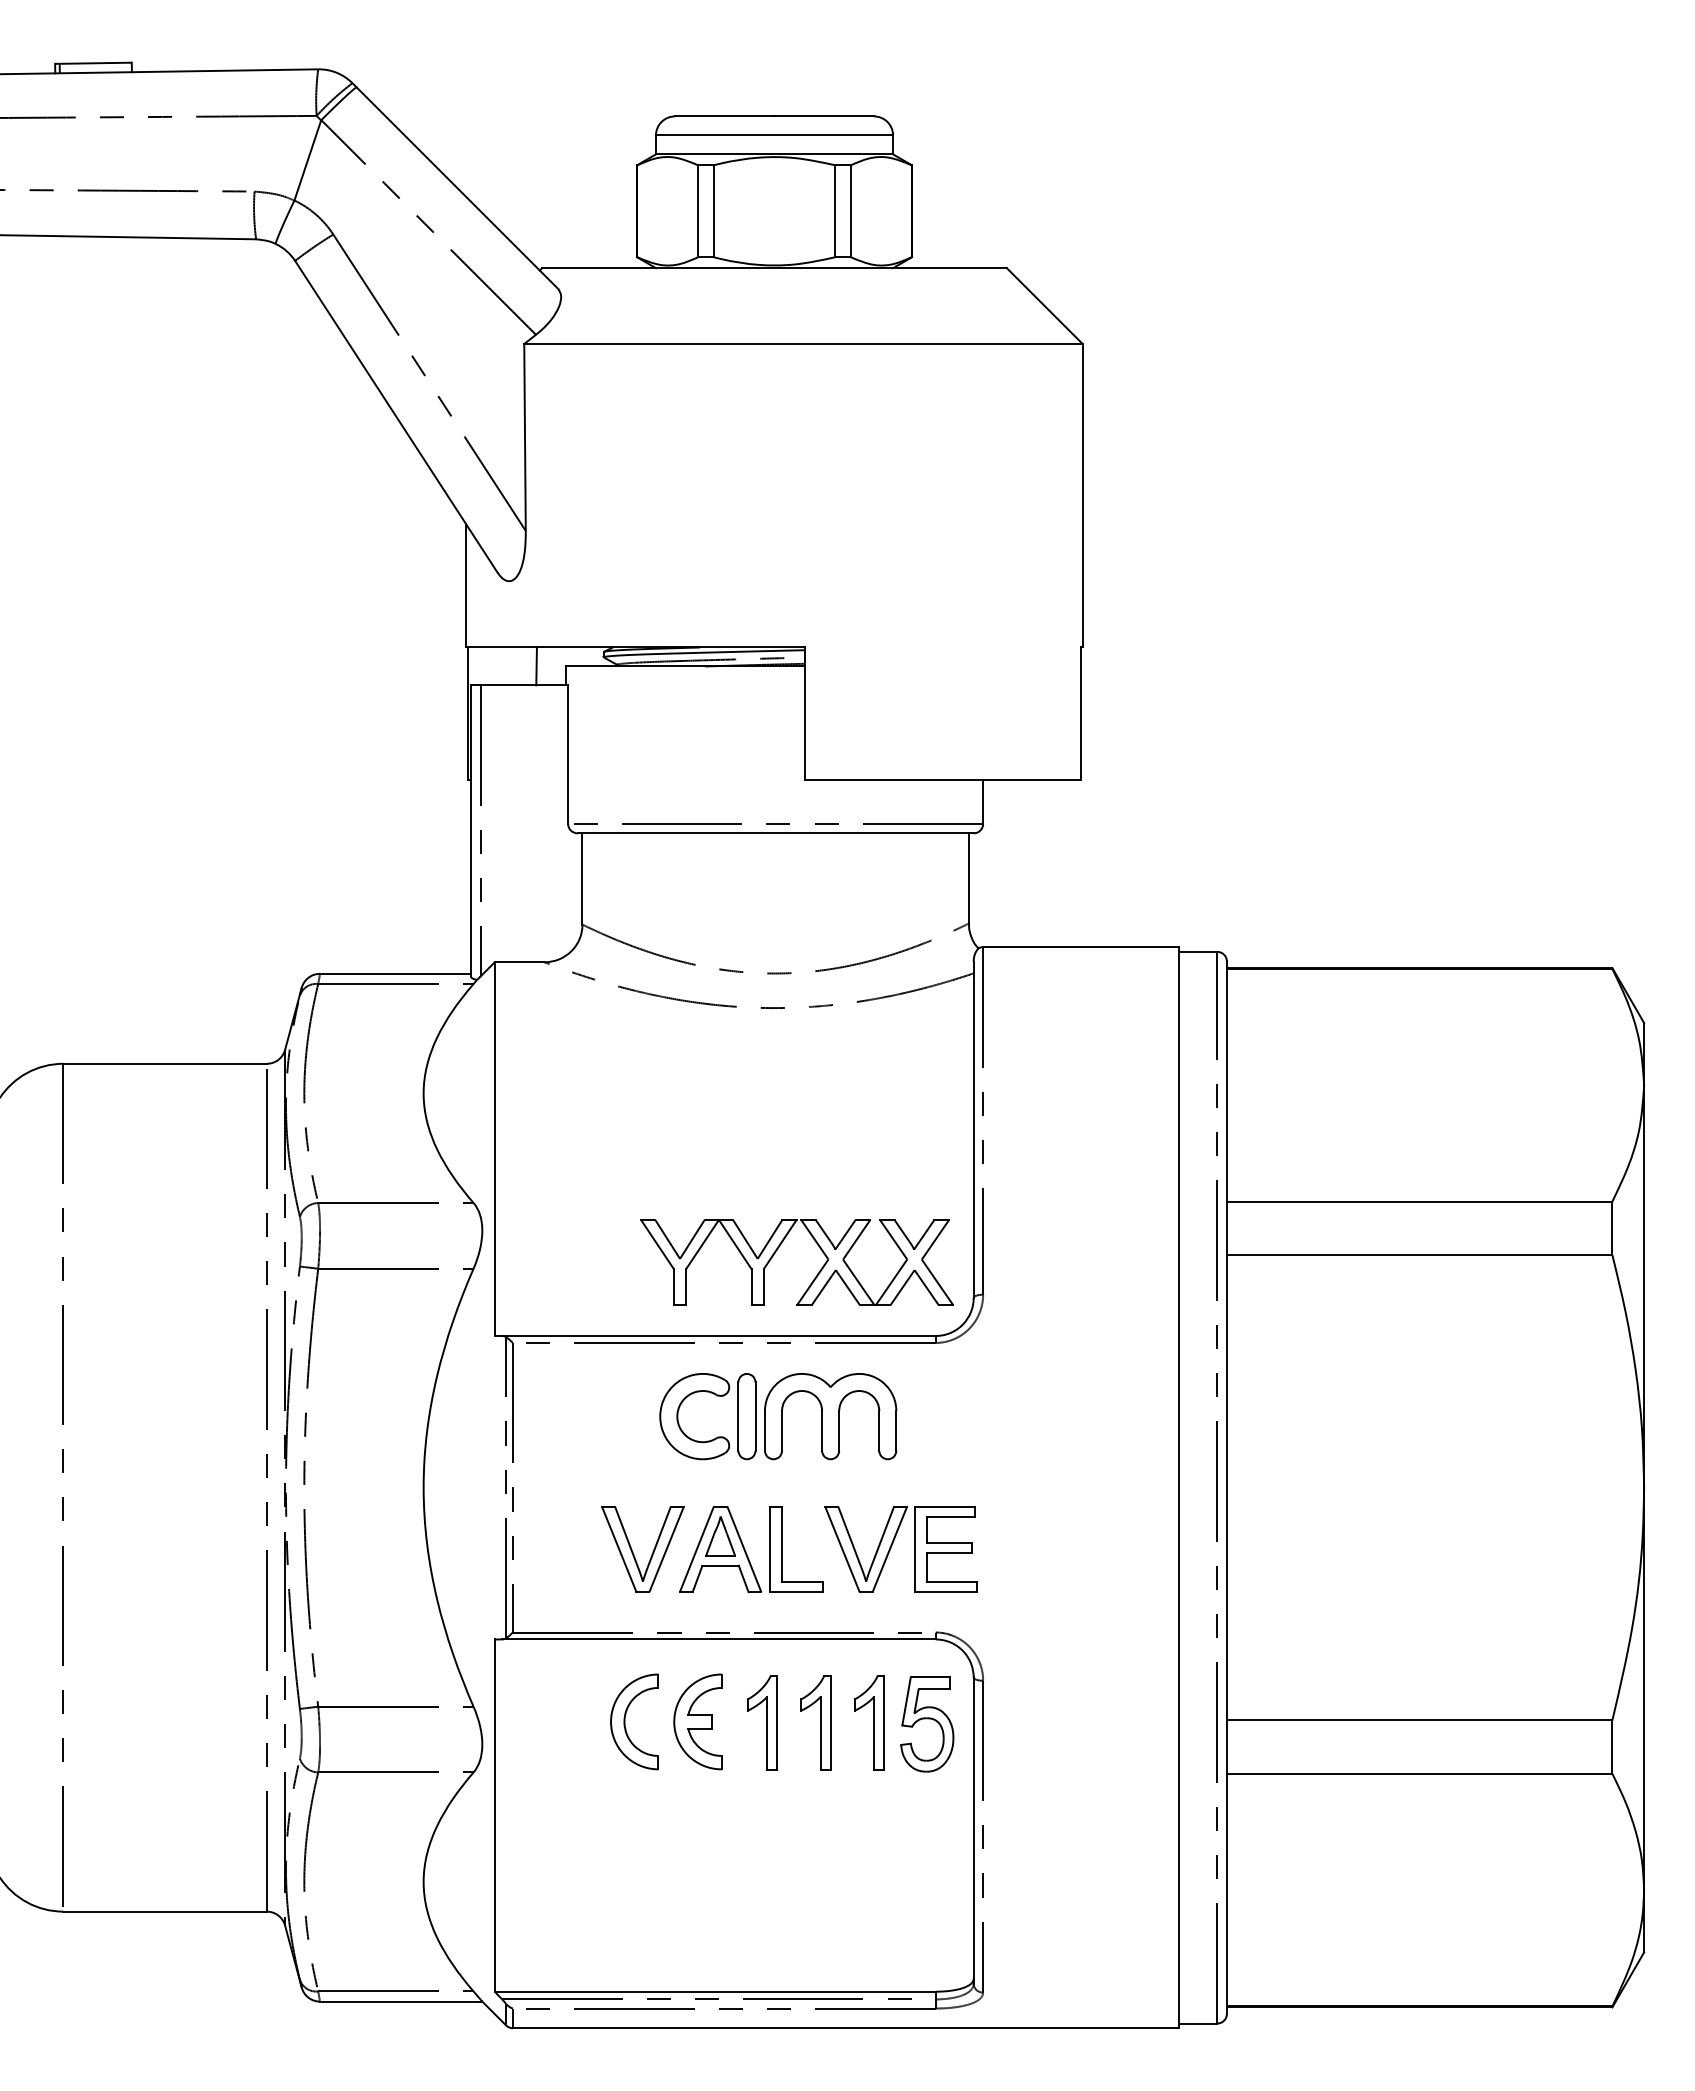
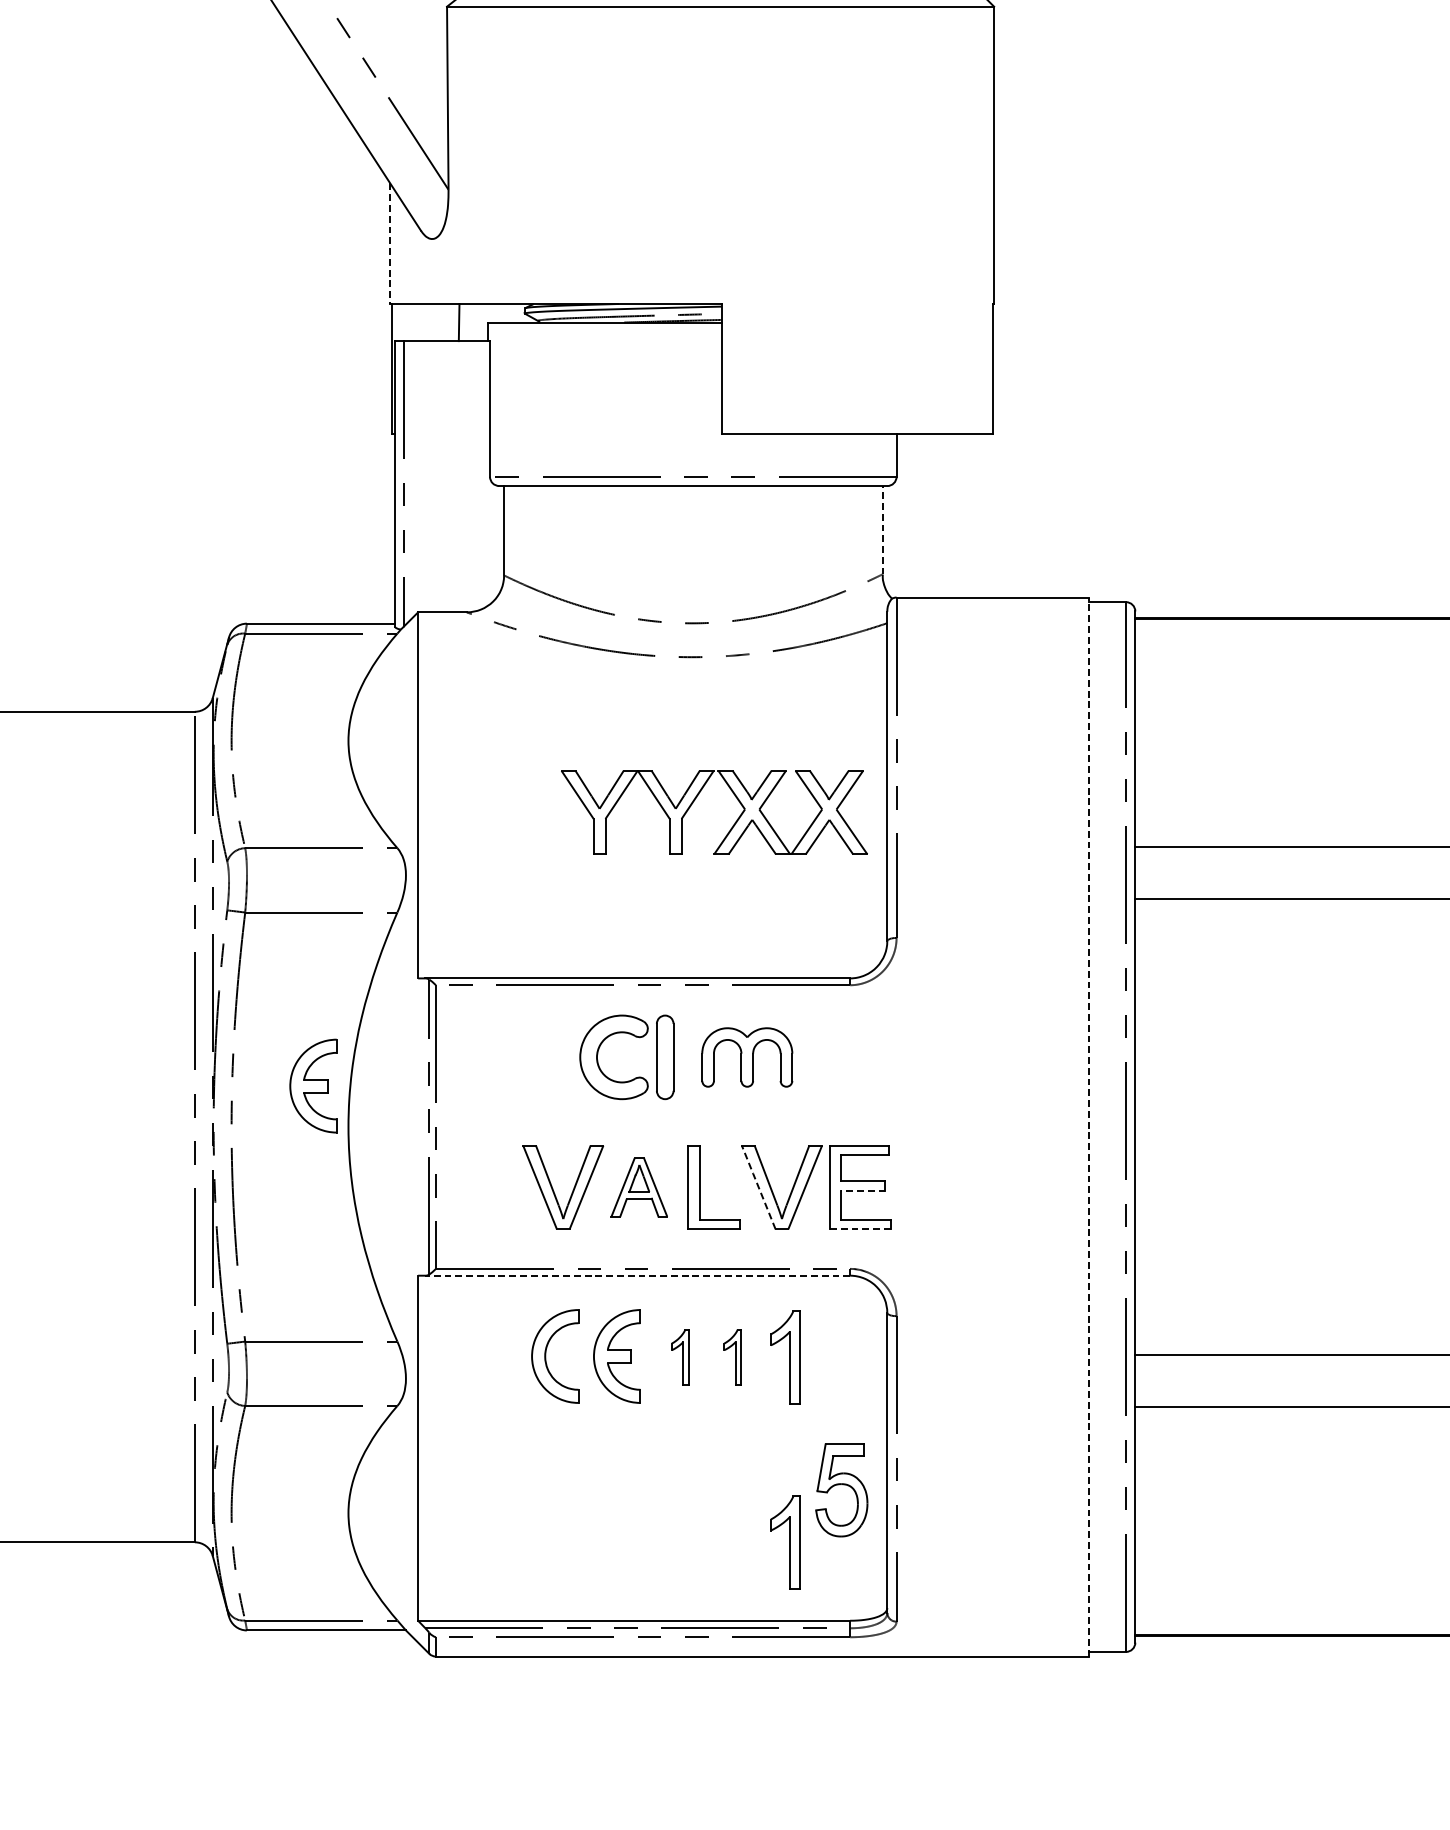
line: (466, 585) -> (390, 243), solid -> dashed
line: (968, 878) -> (882, 530), solid -> dashed
part: (778, 1249) -> (696, 799), moved
part: (830, 1416) -> (747, 1057), size x0.7
part: (387, 1445) -> (313, 1085), added
line: (1179, 1487) -> (1088, 1126), solid -> dashed
part: (720, 1549) -> (639, 1187), size x0.7
line: (842, 1549) -> (758, 1187), solid -> dashed
line: (948, 1552) -> (862, 1190), solid -> dashed
line: (945, 1592) -> (859, 1229), solid -> dashed
line: (718, 1639) -> (637, 1275), solid -> dashed
part: (762, 1722) -> (680, 1357), size x0.6
part: (815, 1722) -> (732, 1357), size x0.6
part: (927, 1724) -> (842, 1490), moved
part: (869, 1911) -> (785, 1542), added

